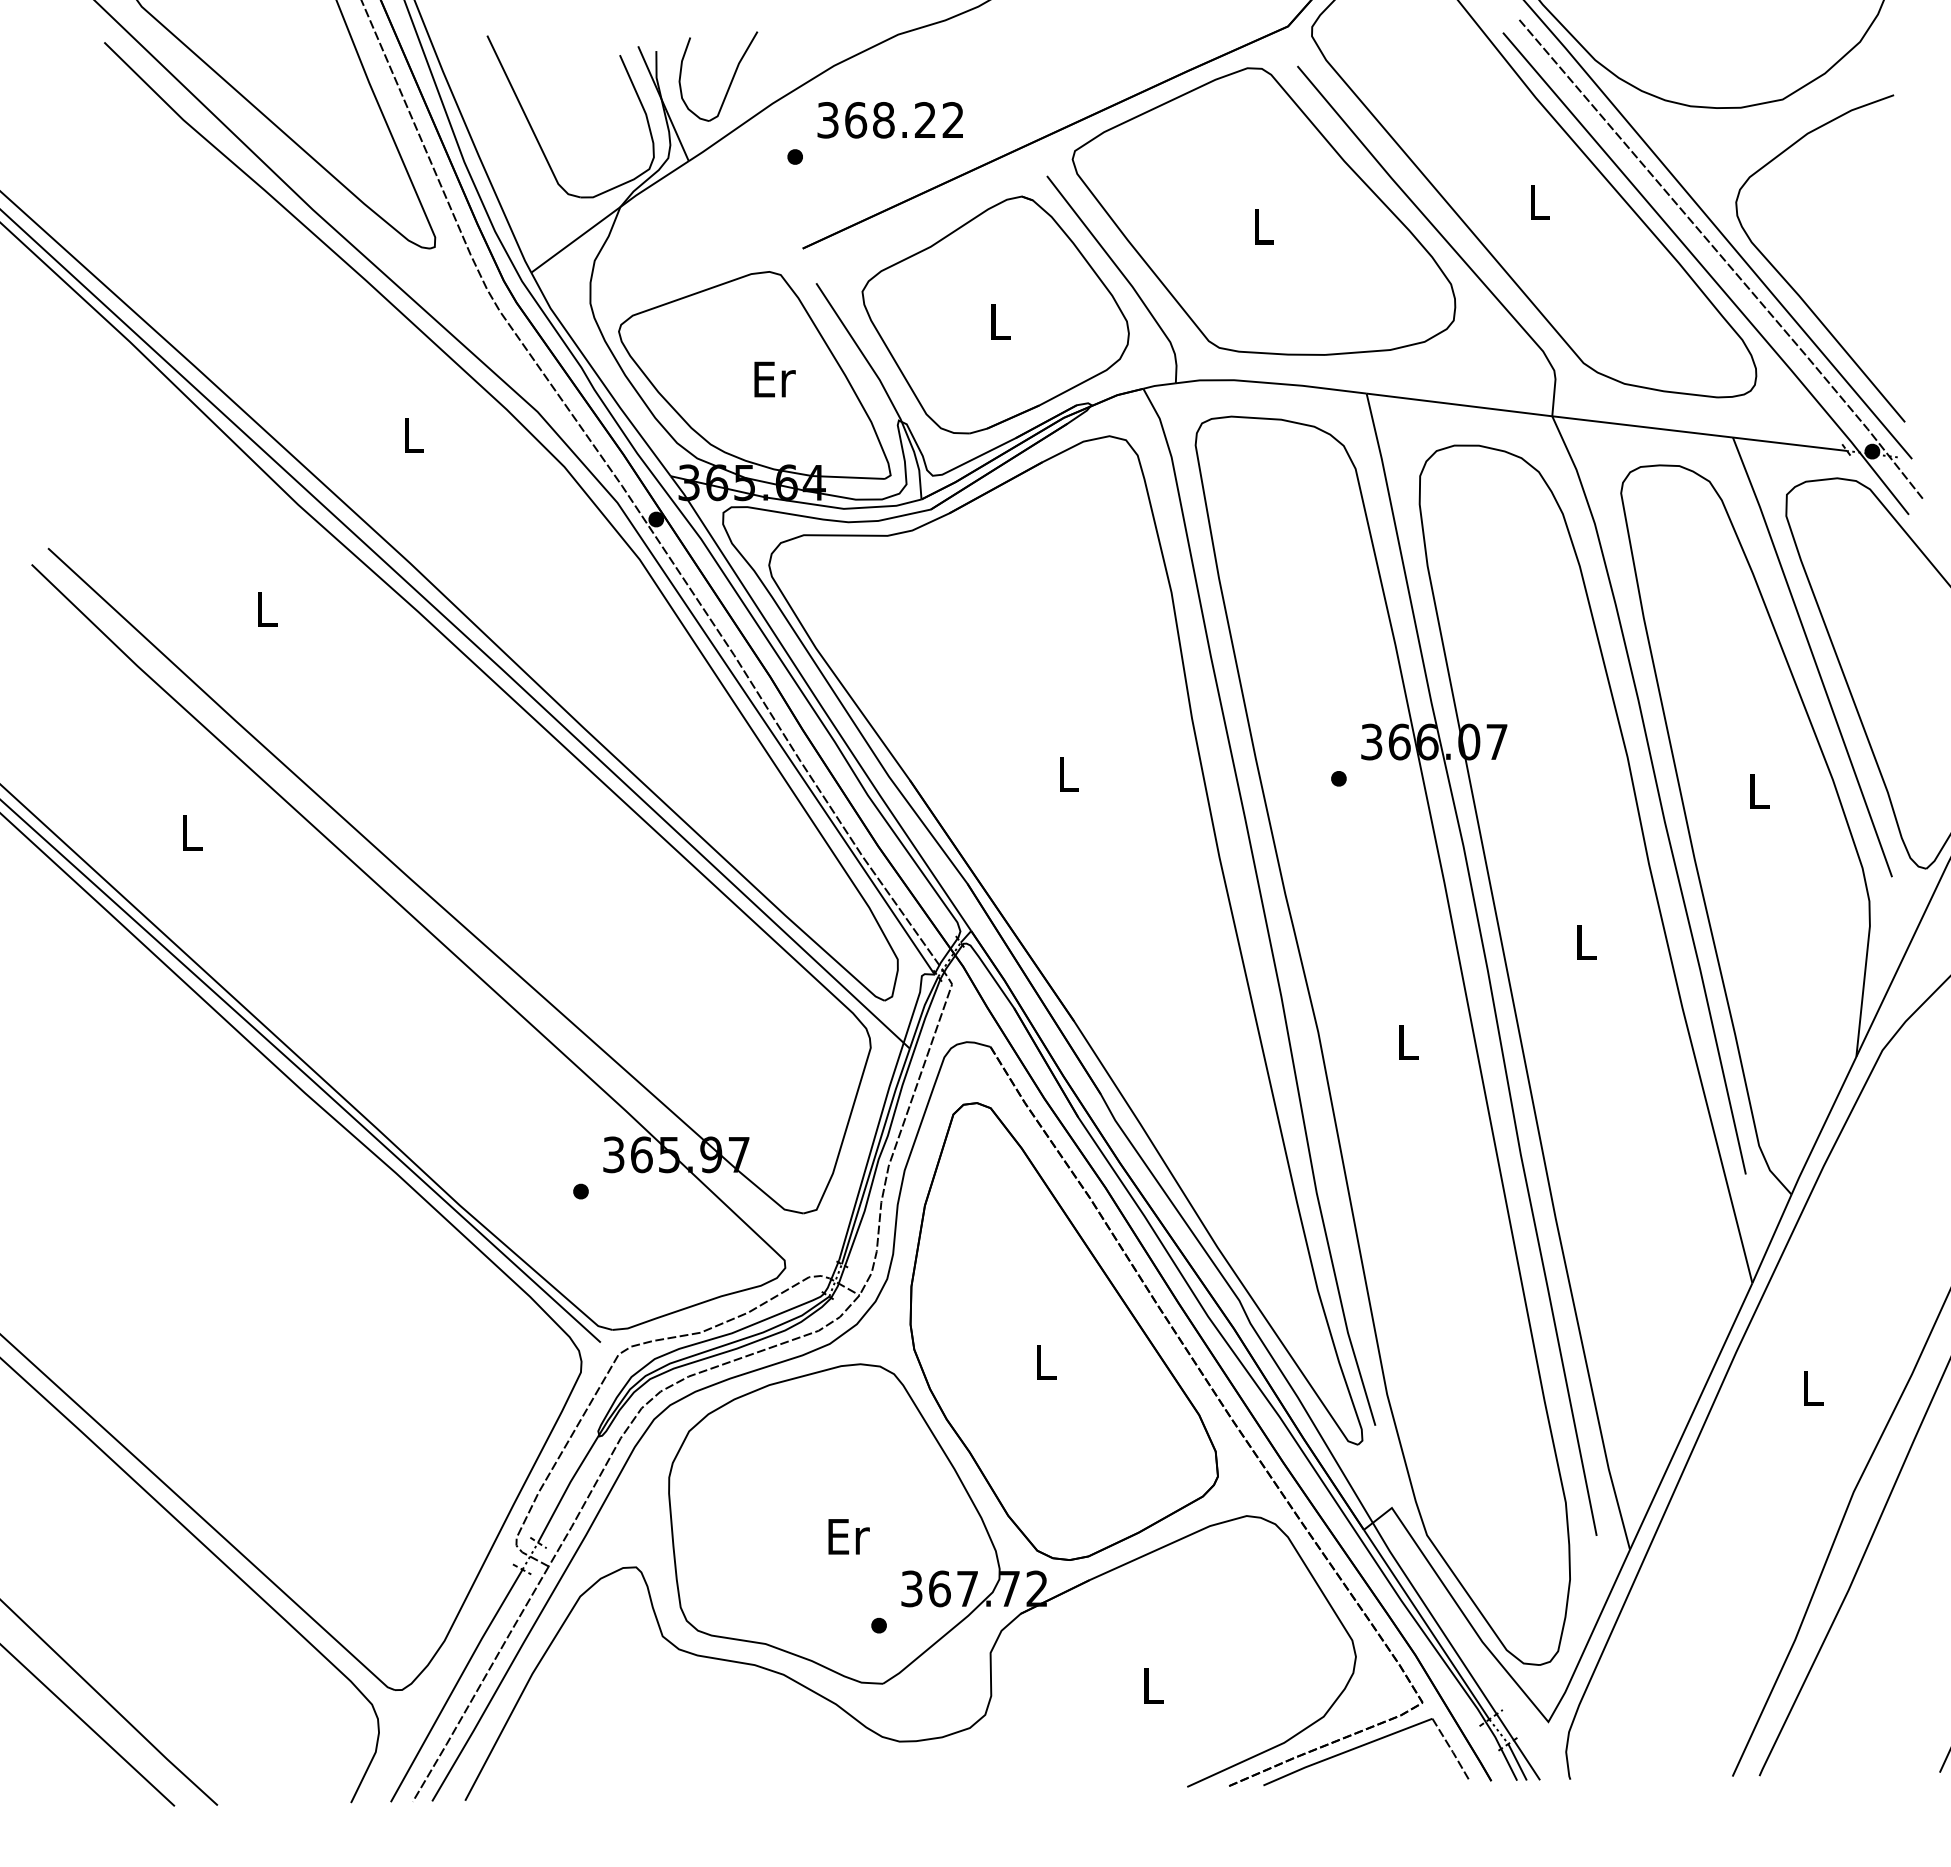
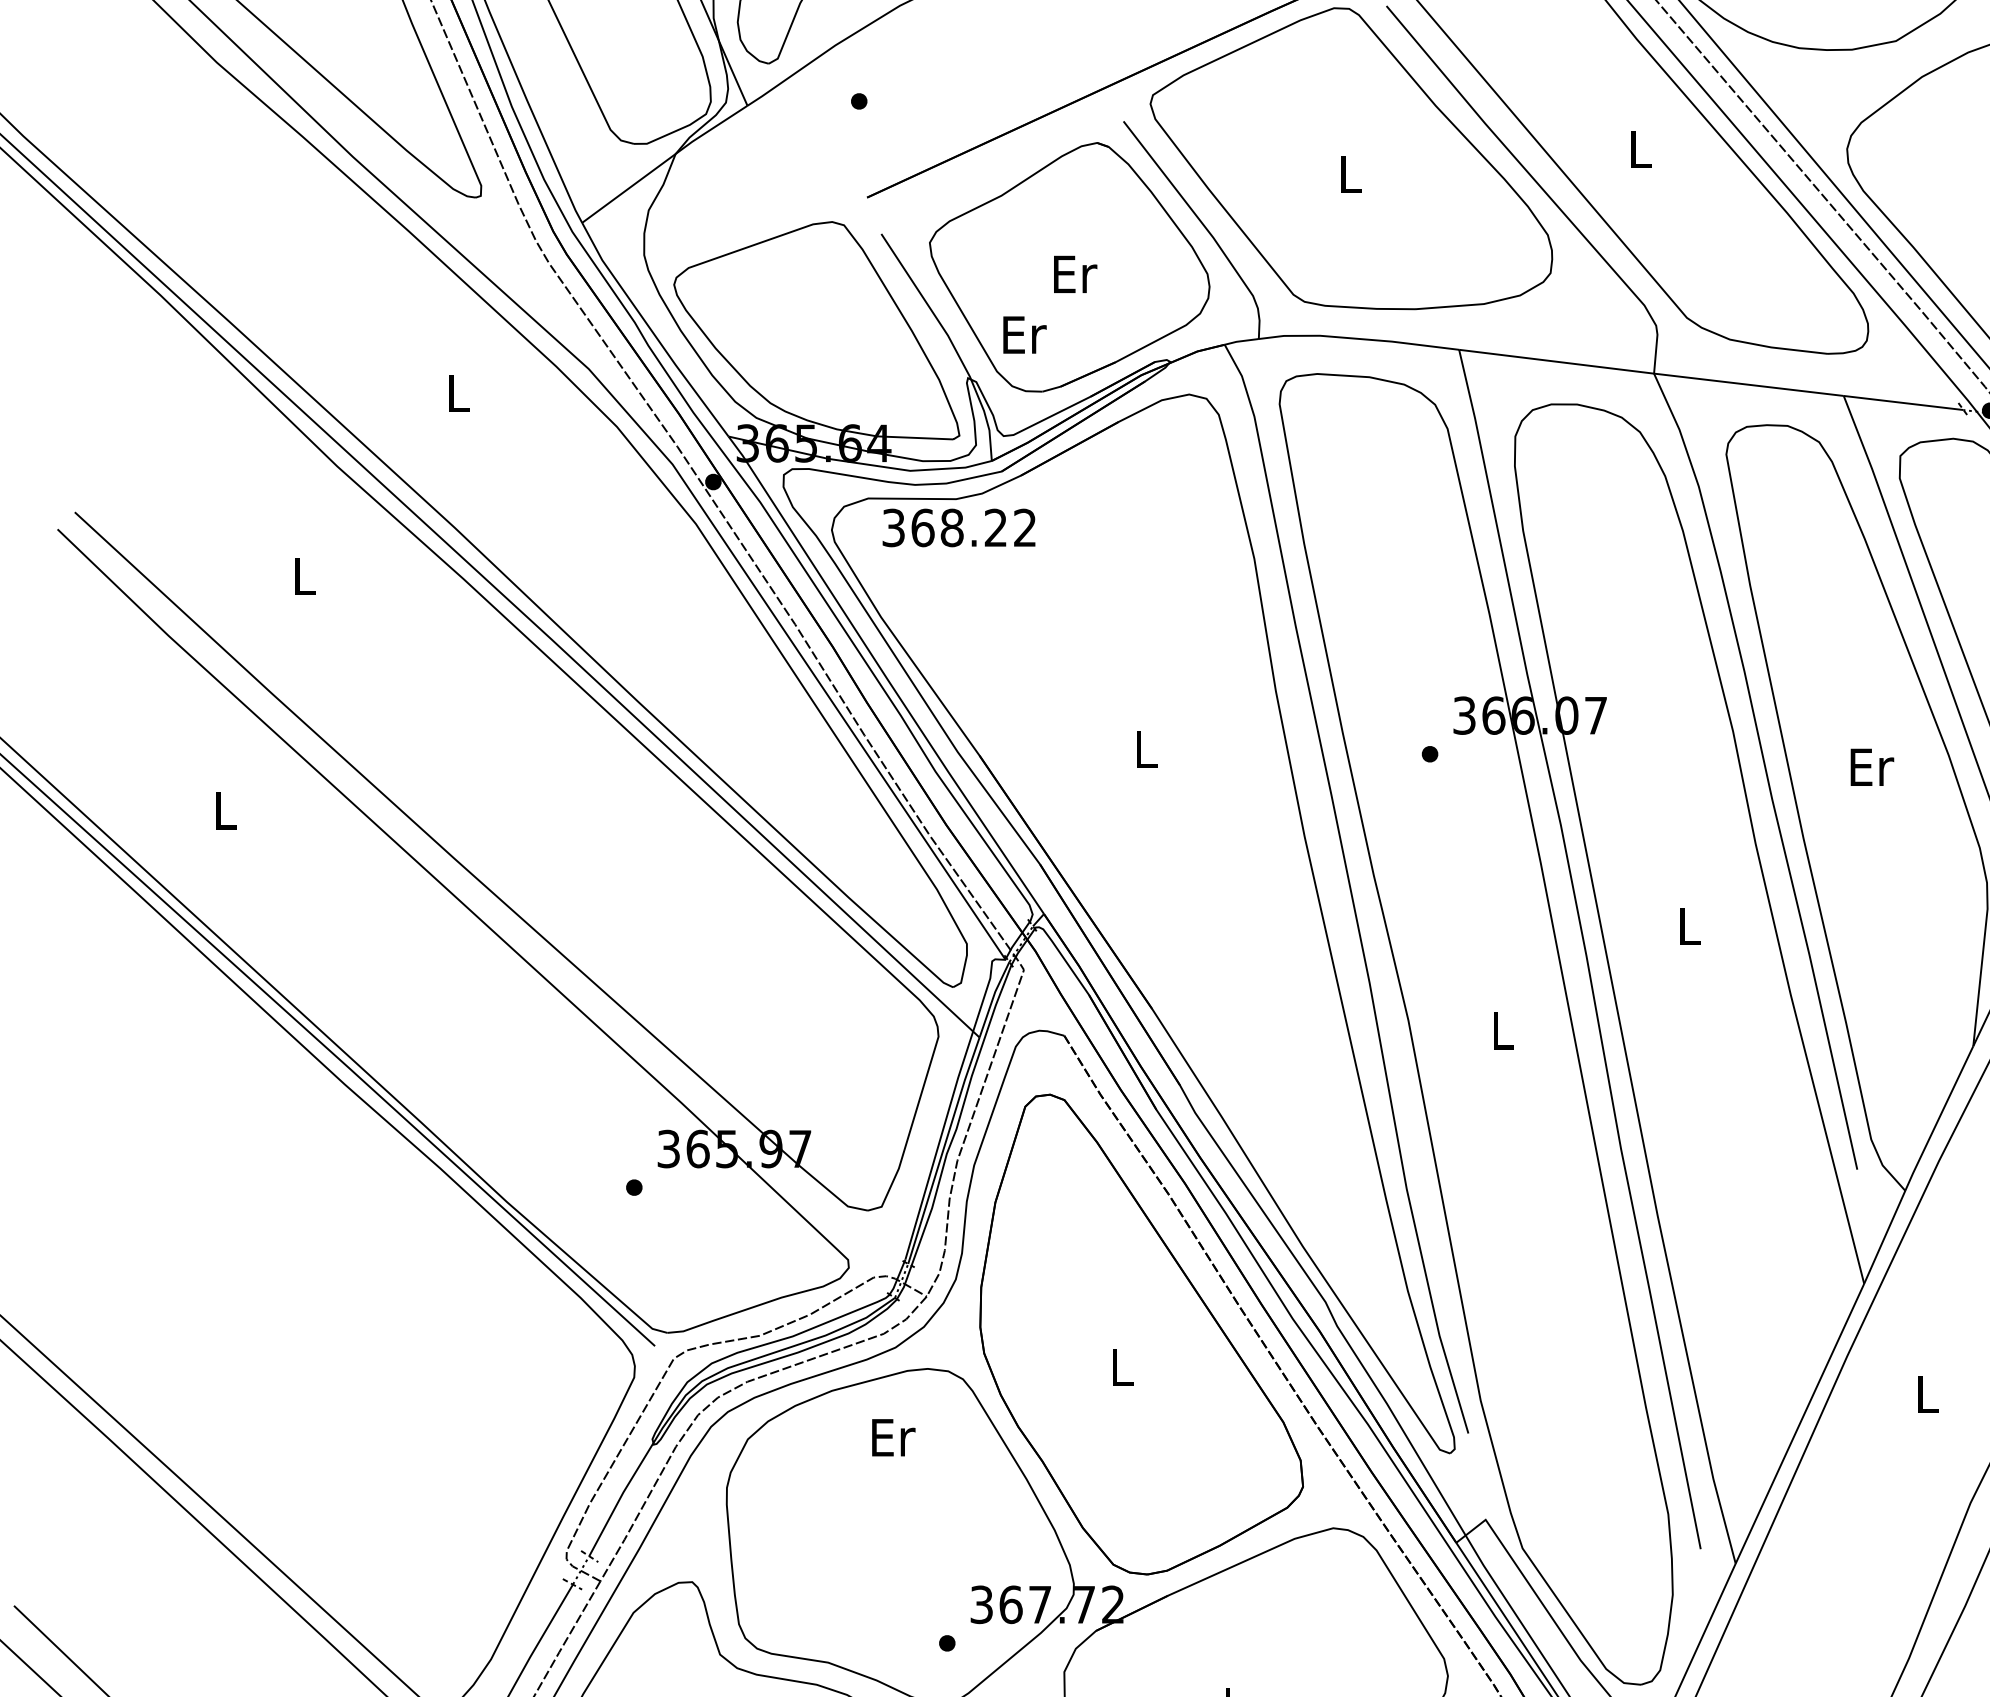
text: (889, 120) -> (958, 528), moved
text: (1000, 321) -> (1074, 274), L -> Er
text: (774, 379) -> (1024, 335), moved
text: (1759, 790) -> (1871, 766), L -> Er
text: (848, 1536) -> (893, 1437), moved

